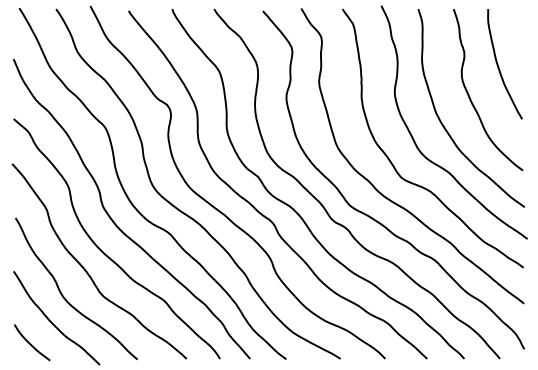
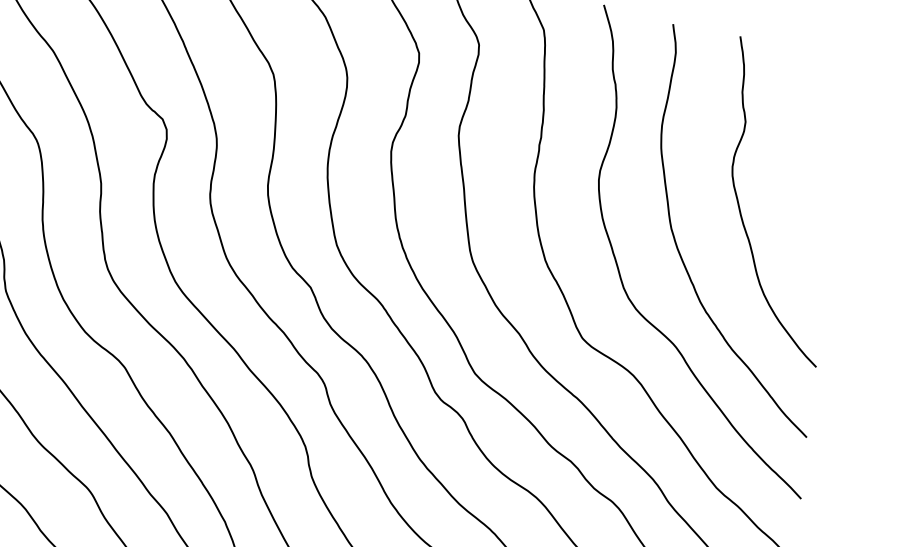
curve: (499, 67) -> (807, 163), removed

